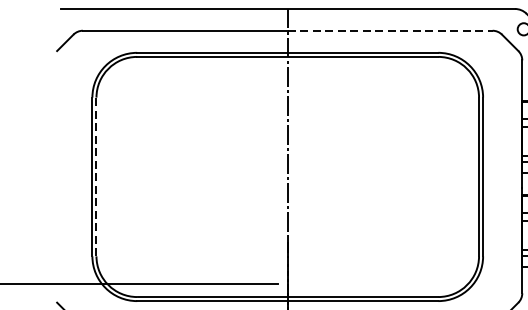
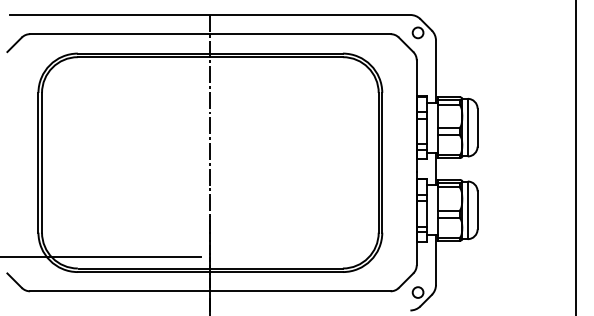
line: (391, 31) -> (301, 34), dashed -> solid
line: (97, 176) -> (42, 162), dashed -> solid

